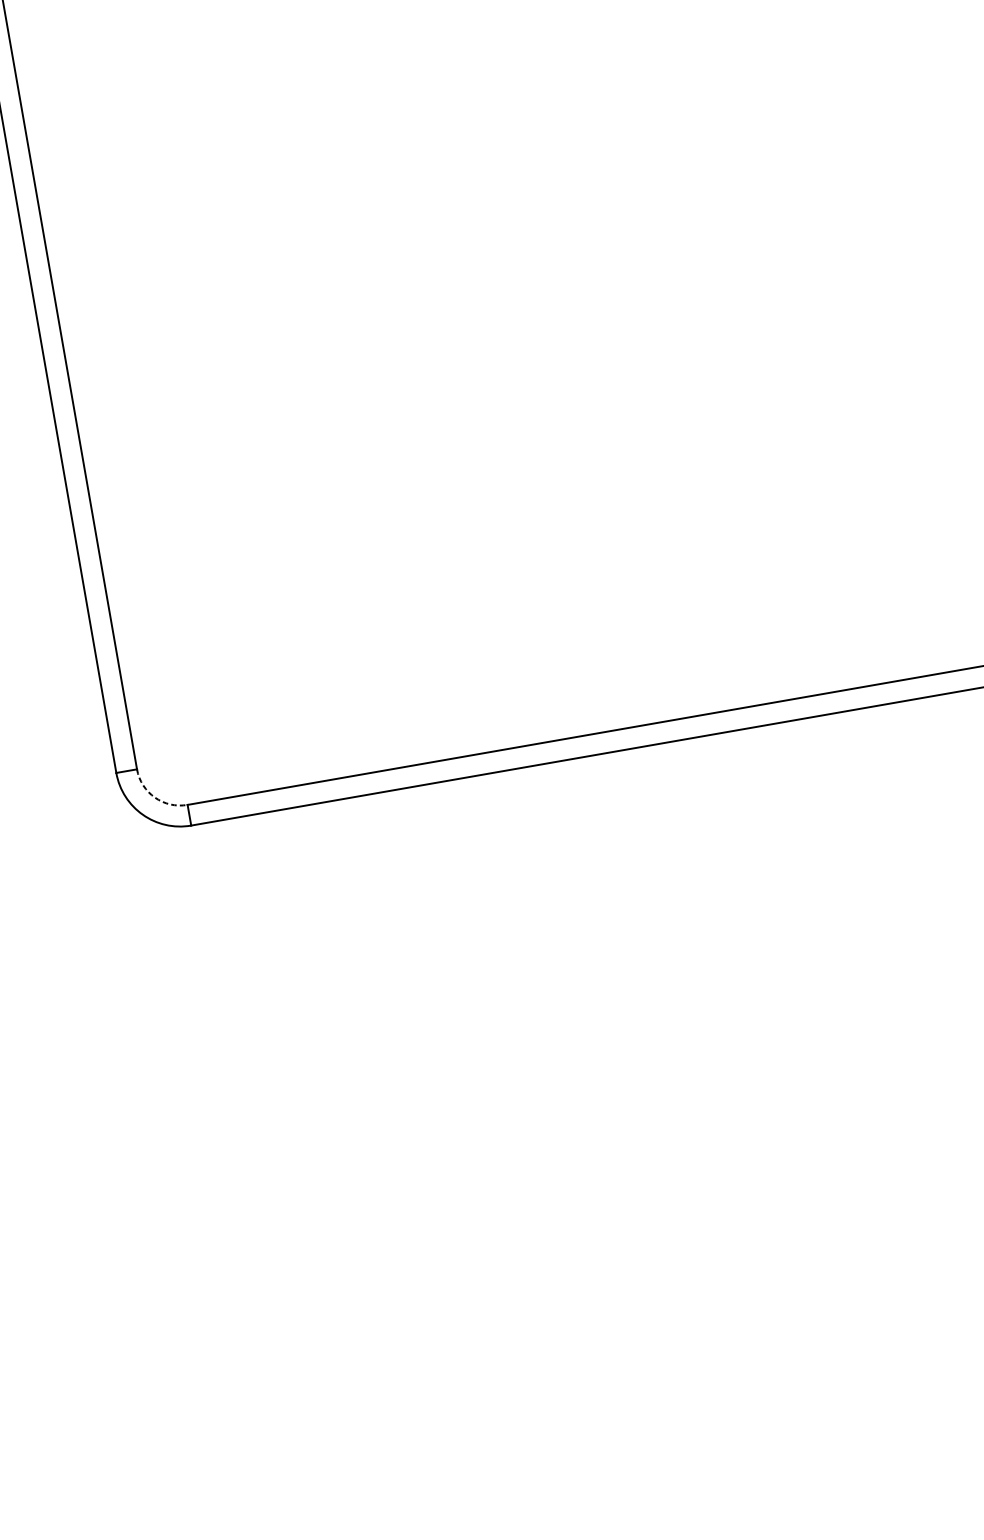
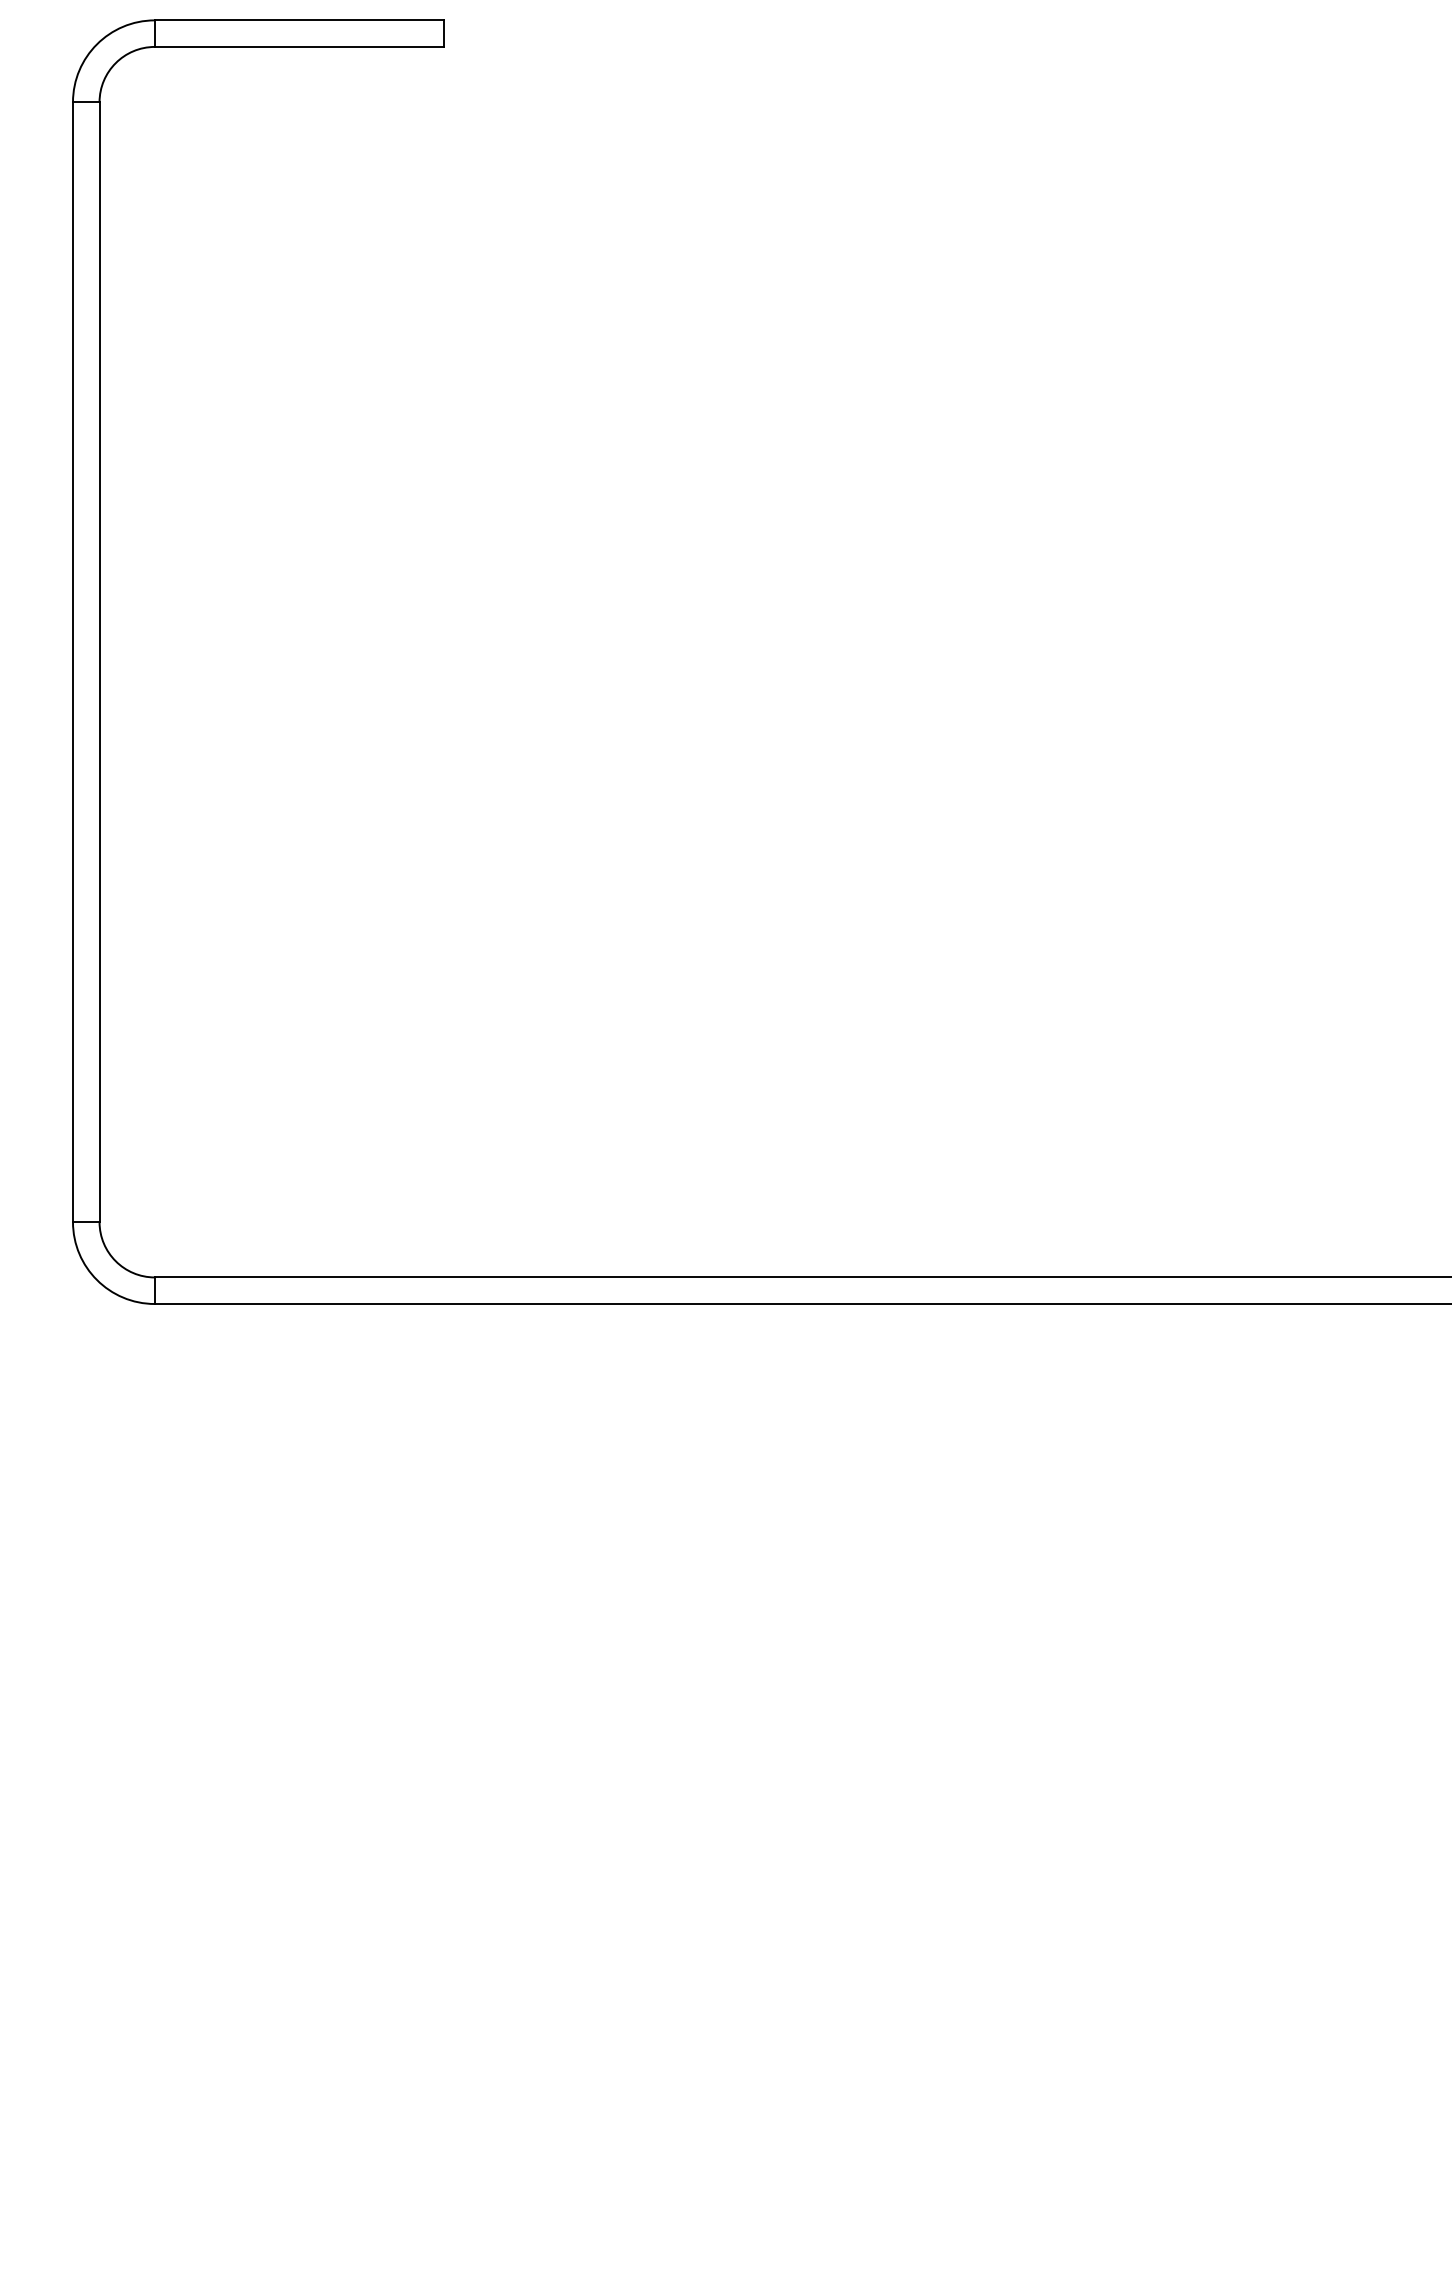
arc: (154, 797) -> (115, 1261), dashed -> solid

